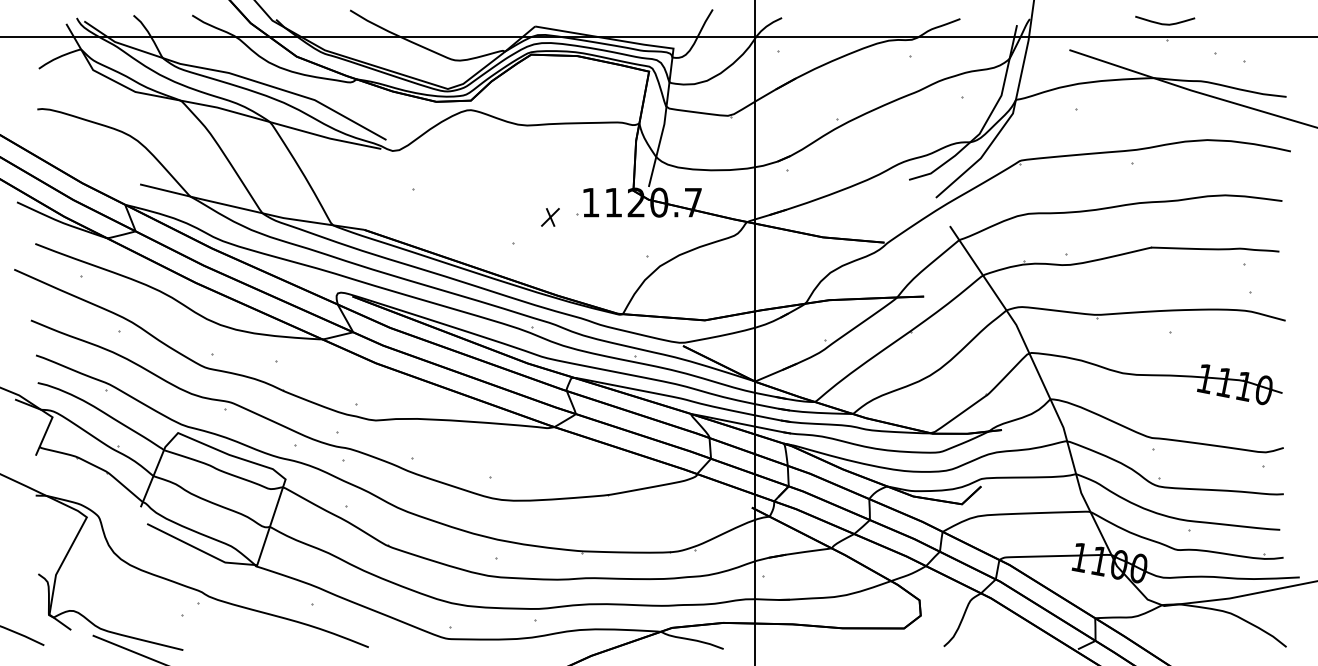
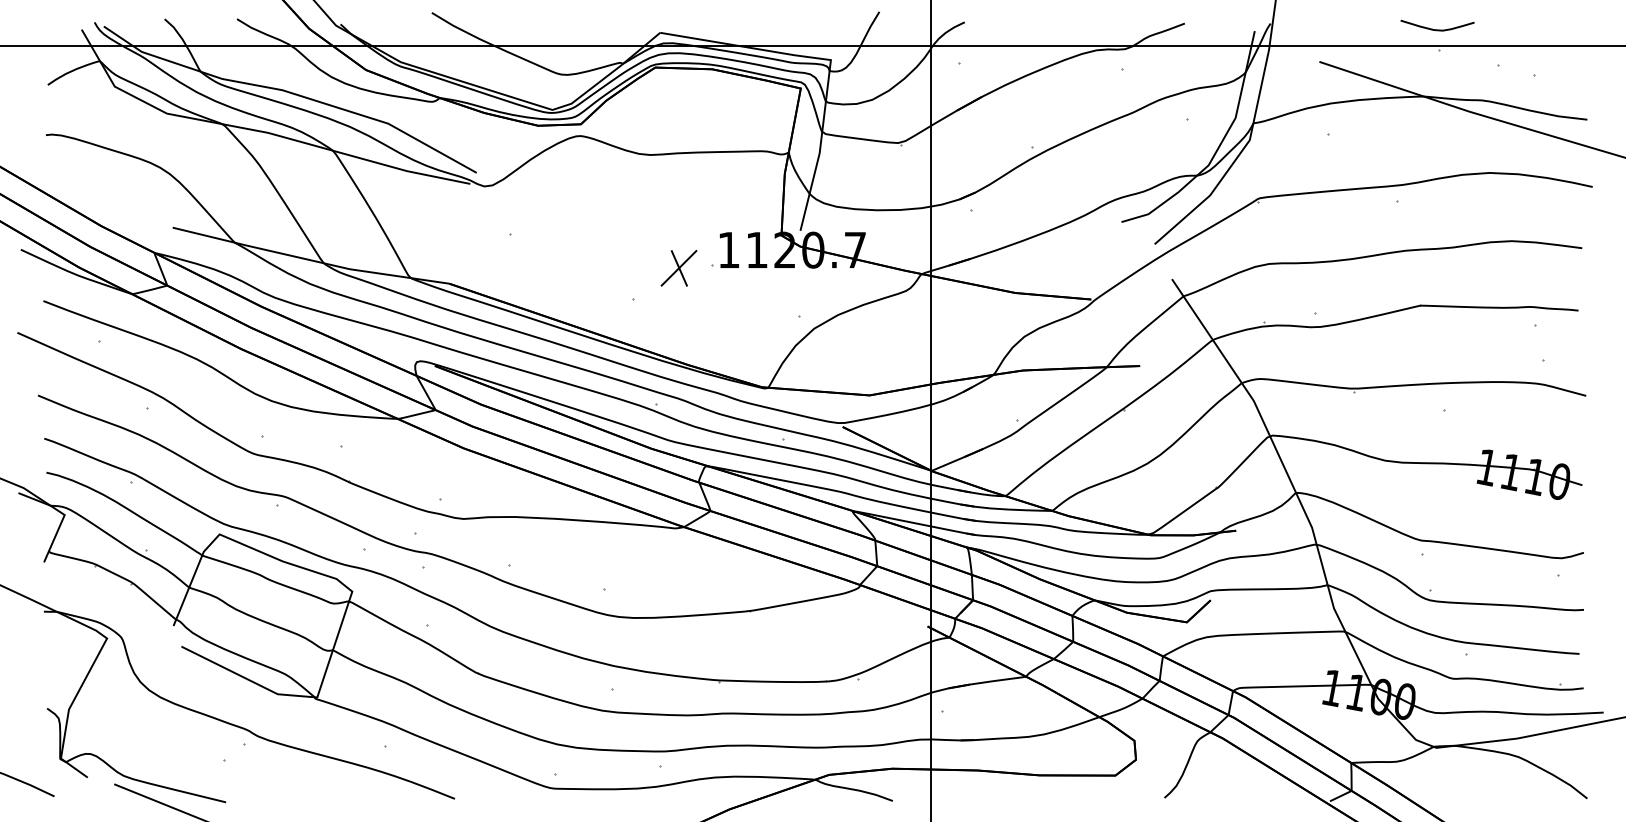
part: (550, 217) -> (679, 268), size x1.67

